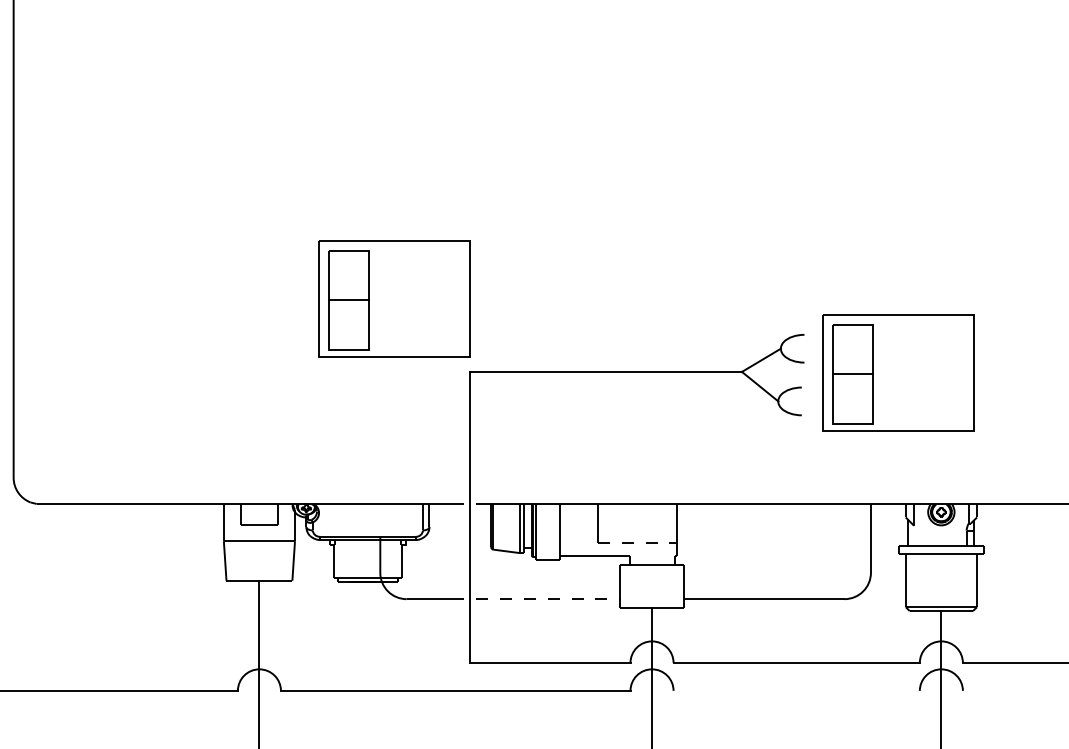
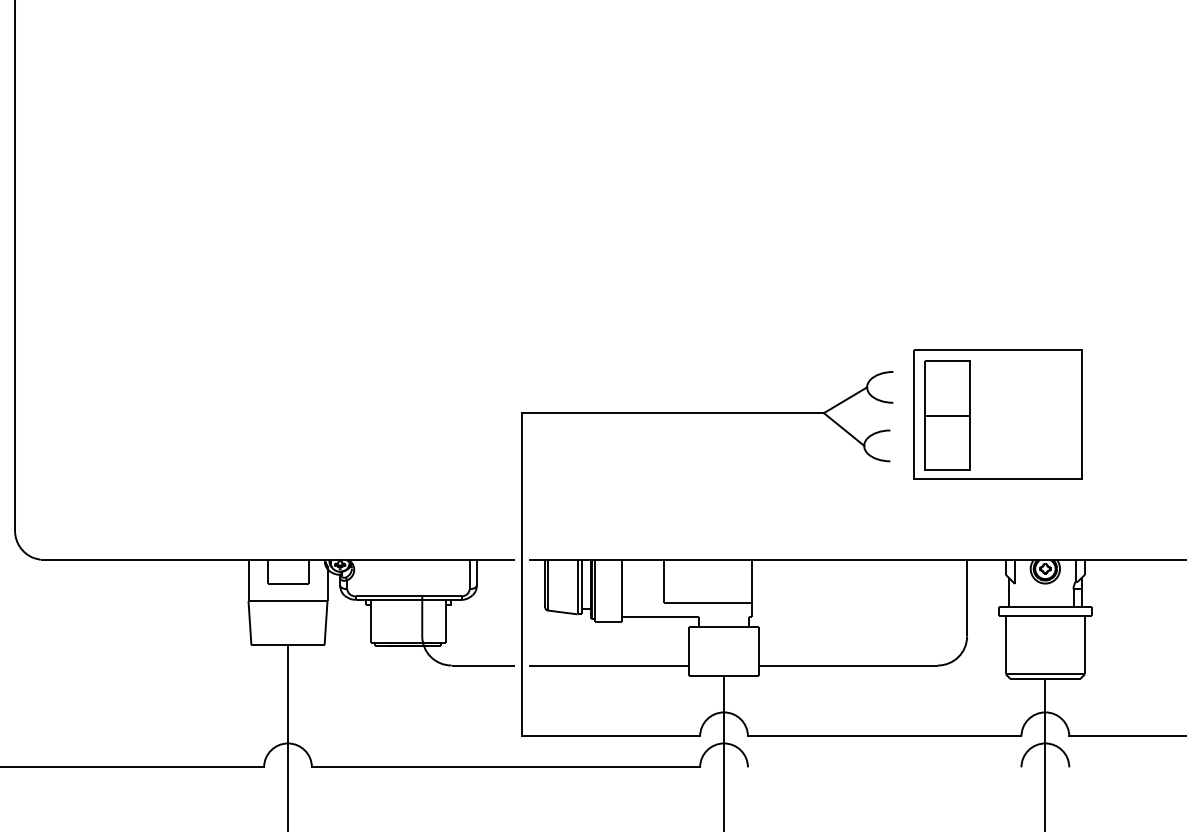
part: (394, 298) -> (438, 331), removed
line: (637, 542) -> (707, 602), dashed -> solid
line: (548, 599) -> (609, 665), dashed -> solid

